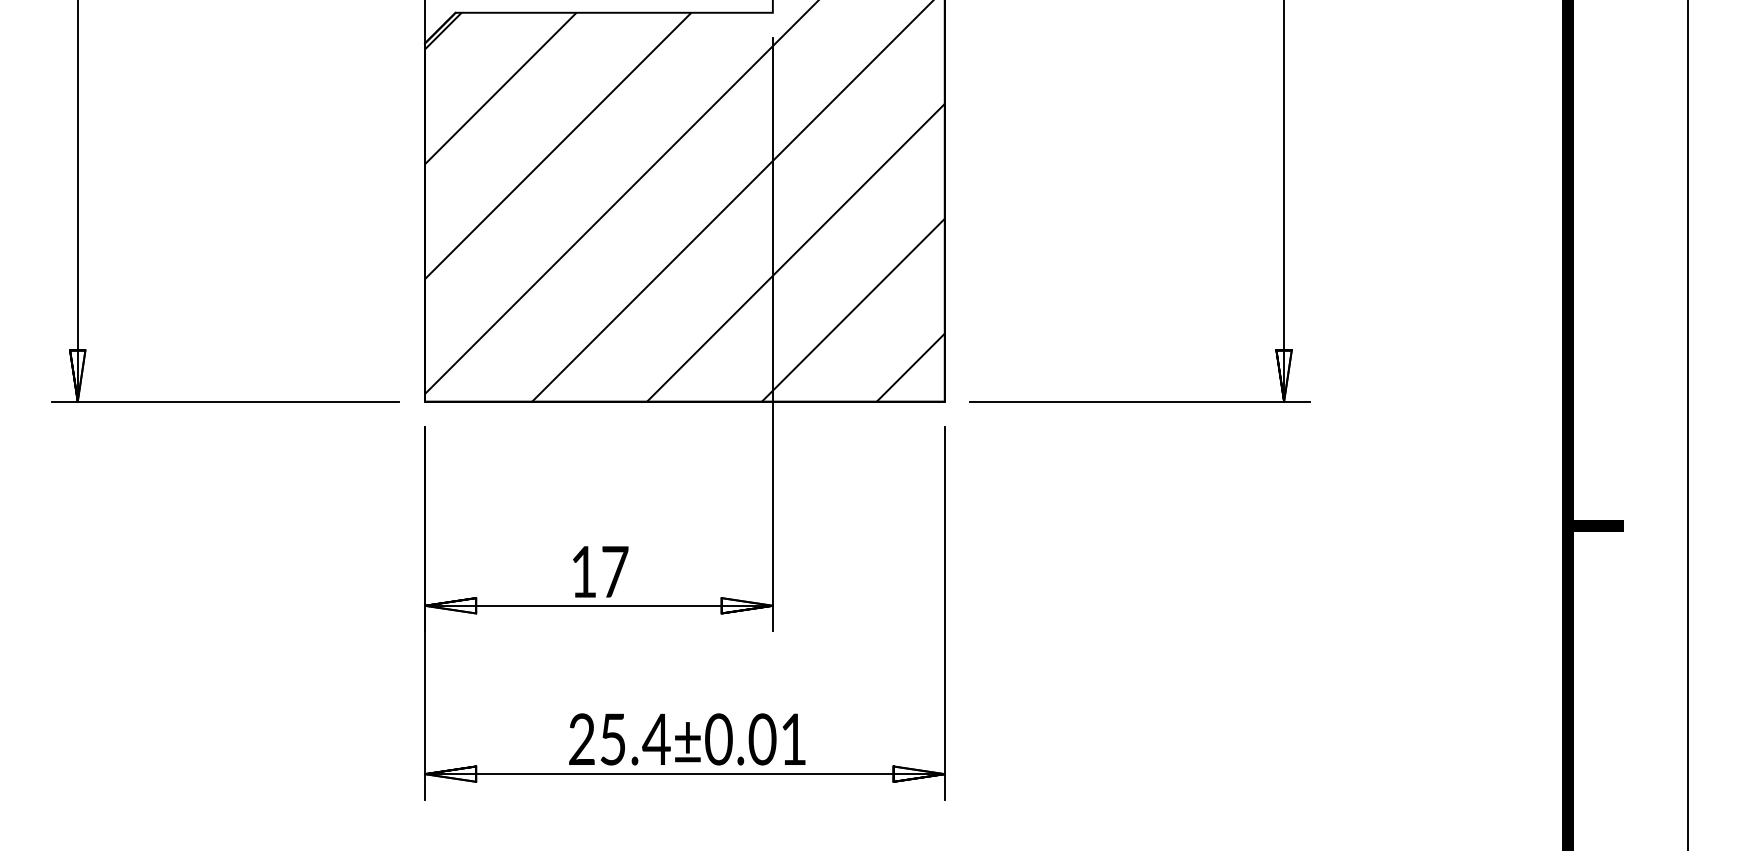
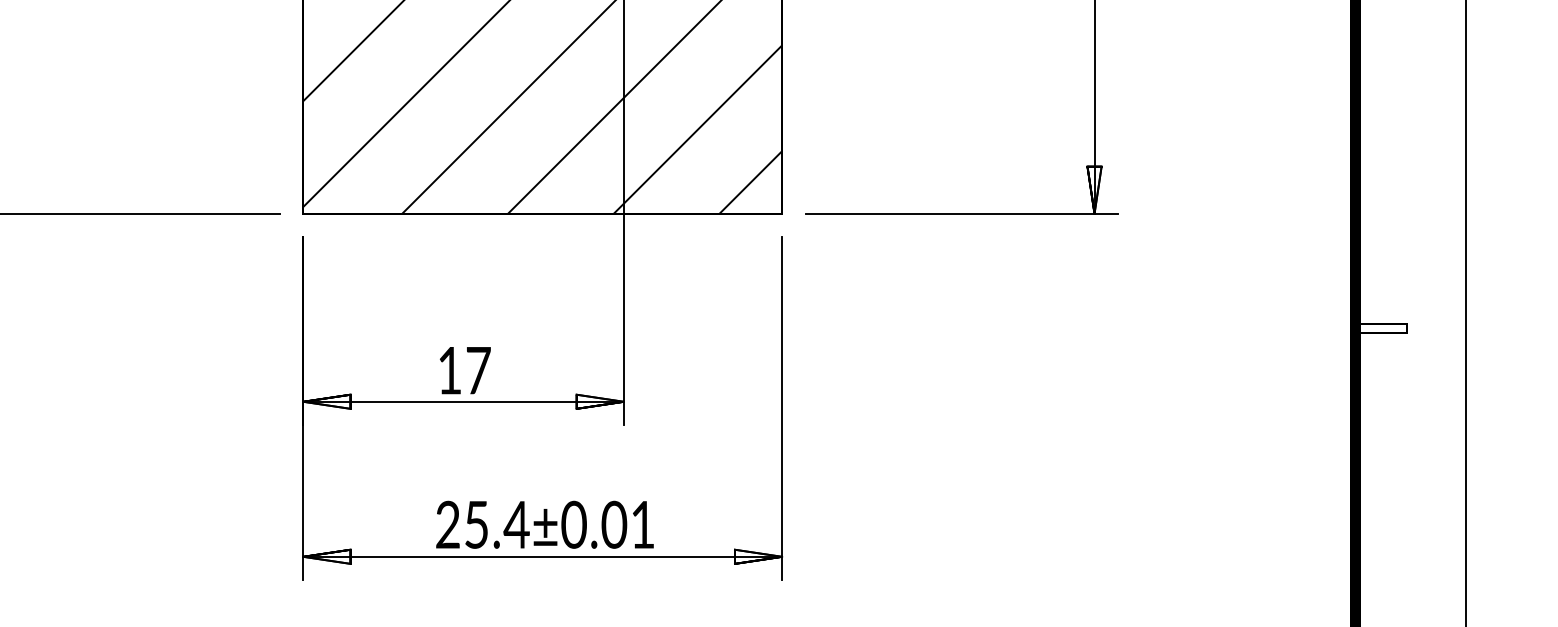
fill: (1595, 525) -> (1381, 327), removed

